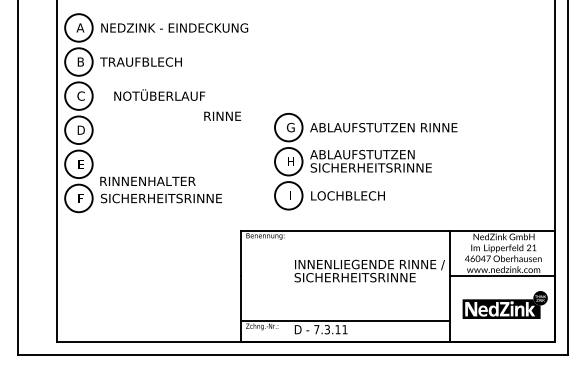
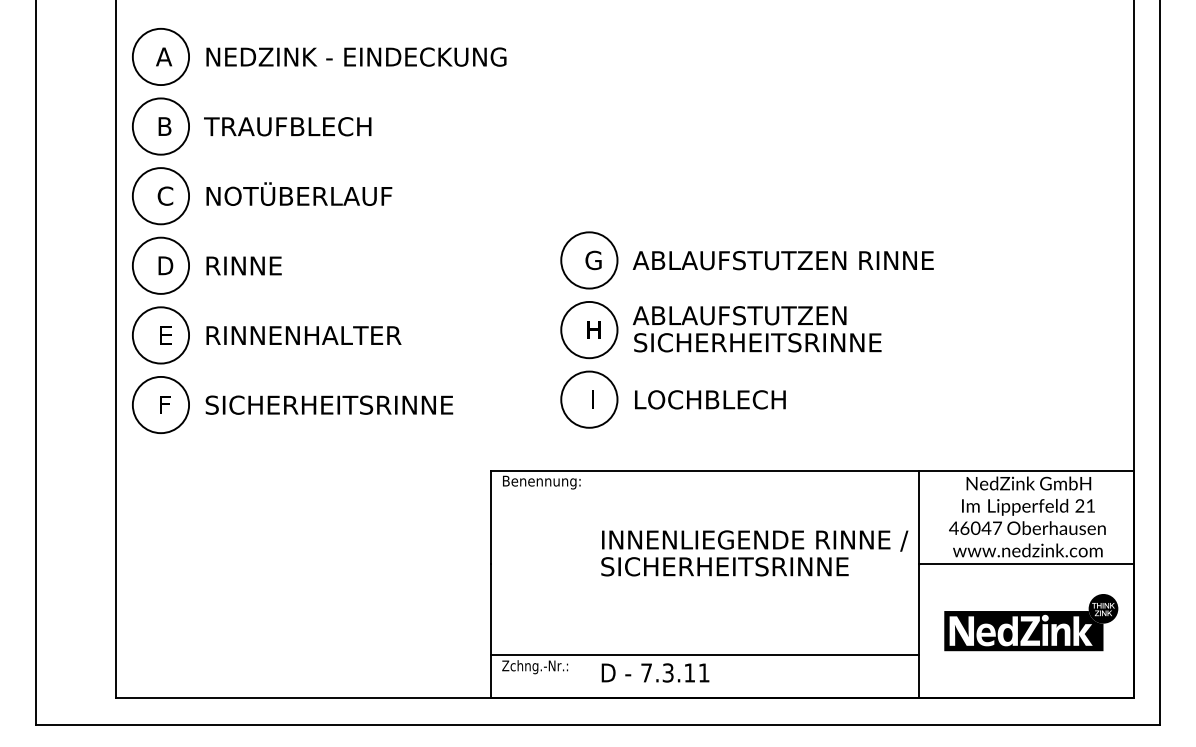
text: (159, 94) -> (298, 192), moved
text: (222, 115) -> (243, 264), moved
text: (147, 180) -> (302, 333), moved

